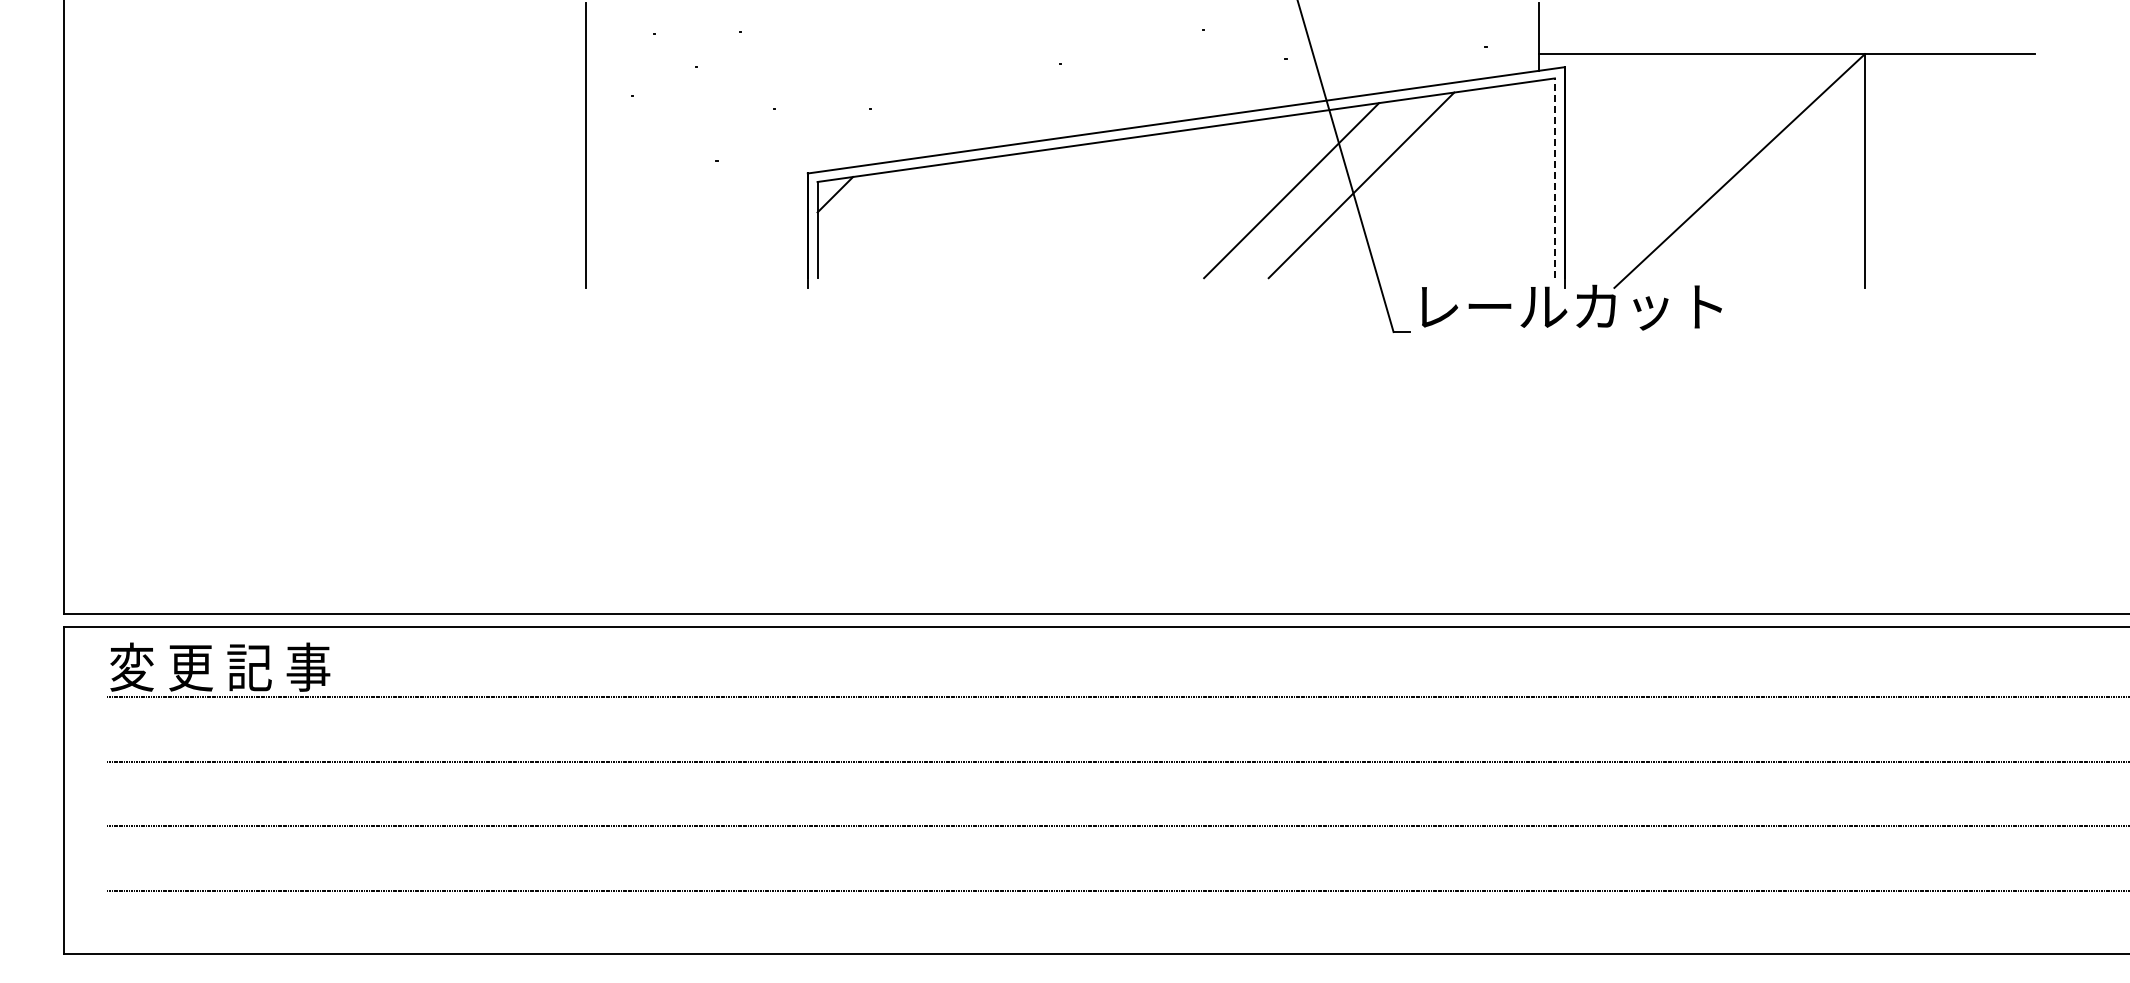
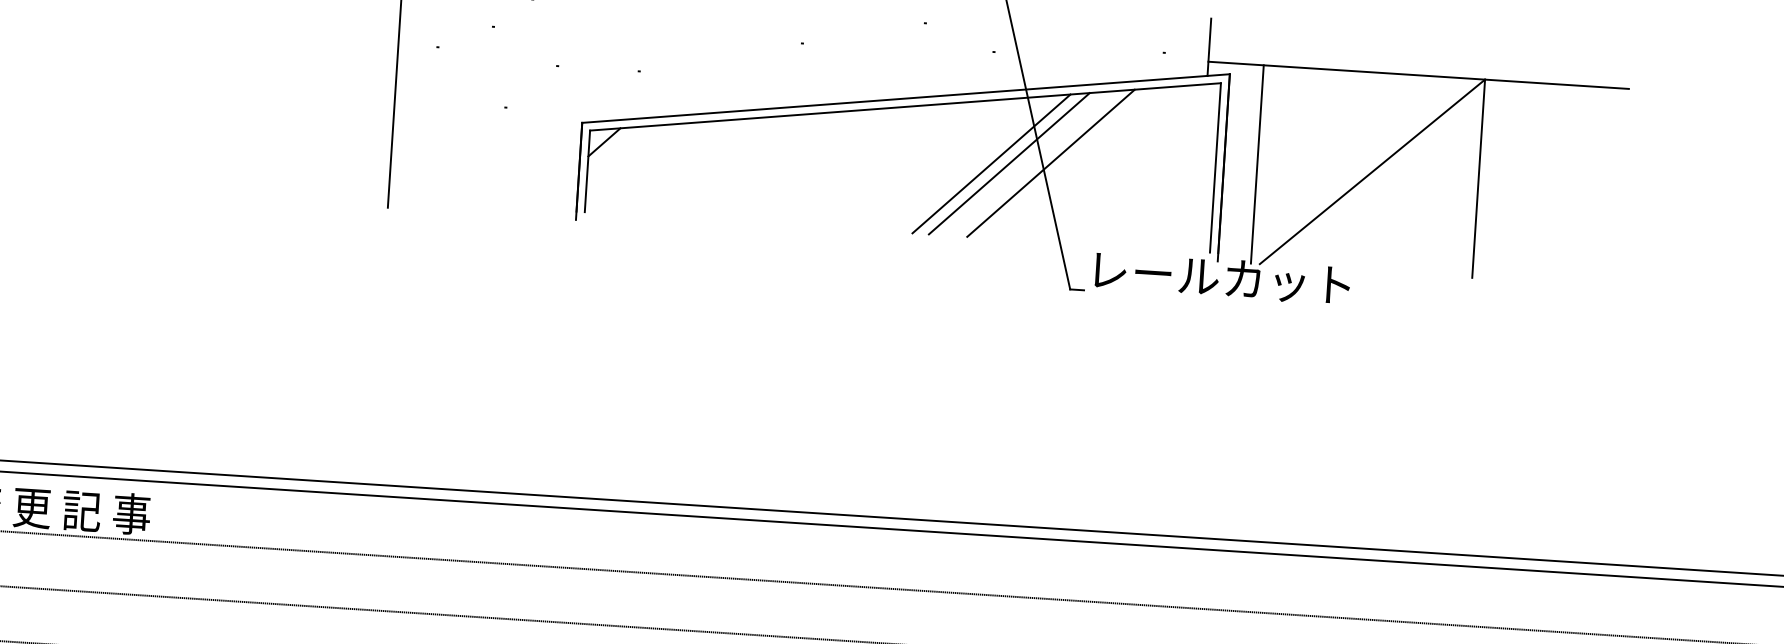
line: (1603, 170) -> (1257, 163), added
line: (1554, 178) -> (1215, 168), dashed -> solid
line: (1312, 188) -> (1009, 163), added

